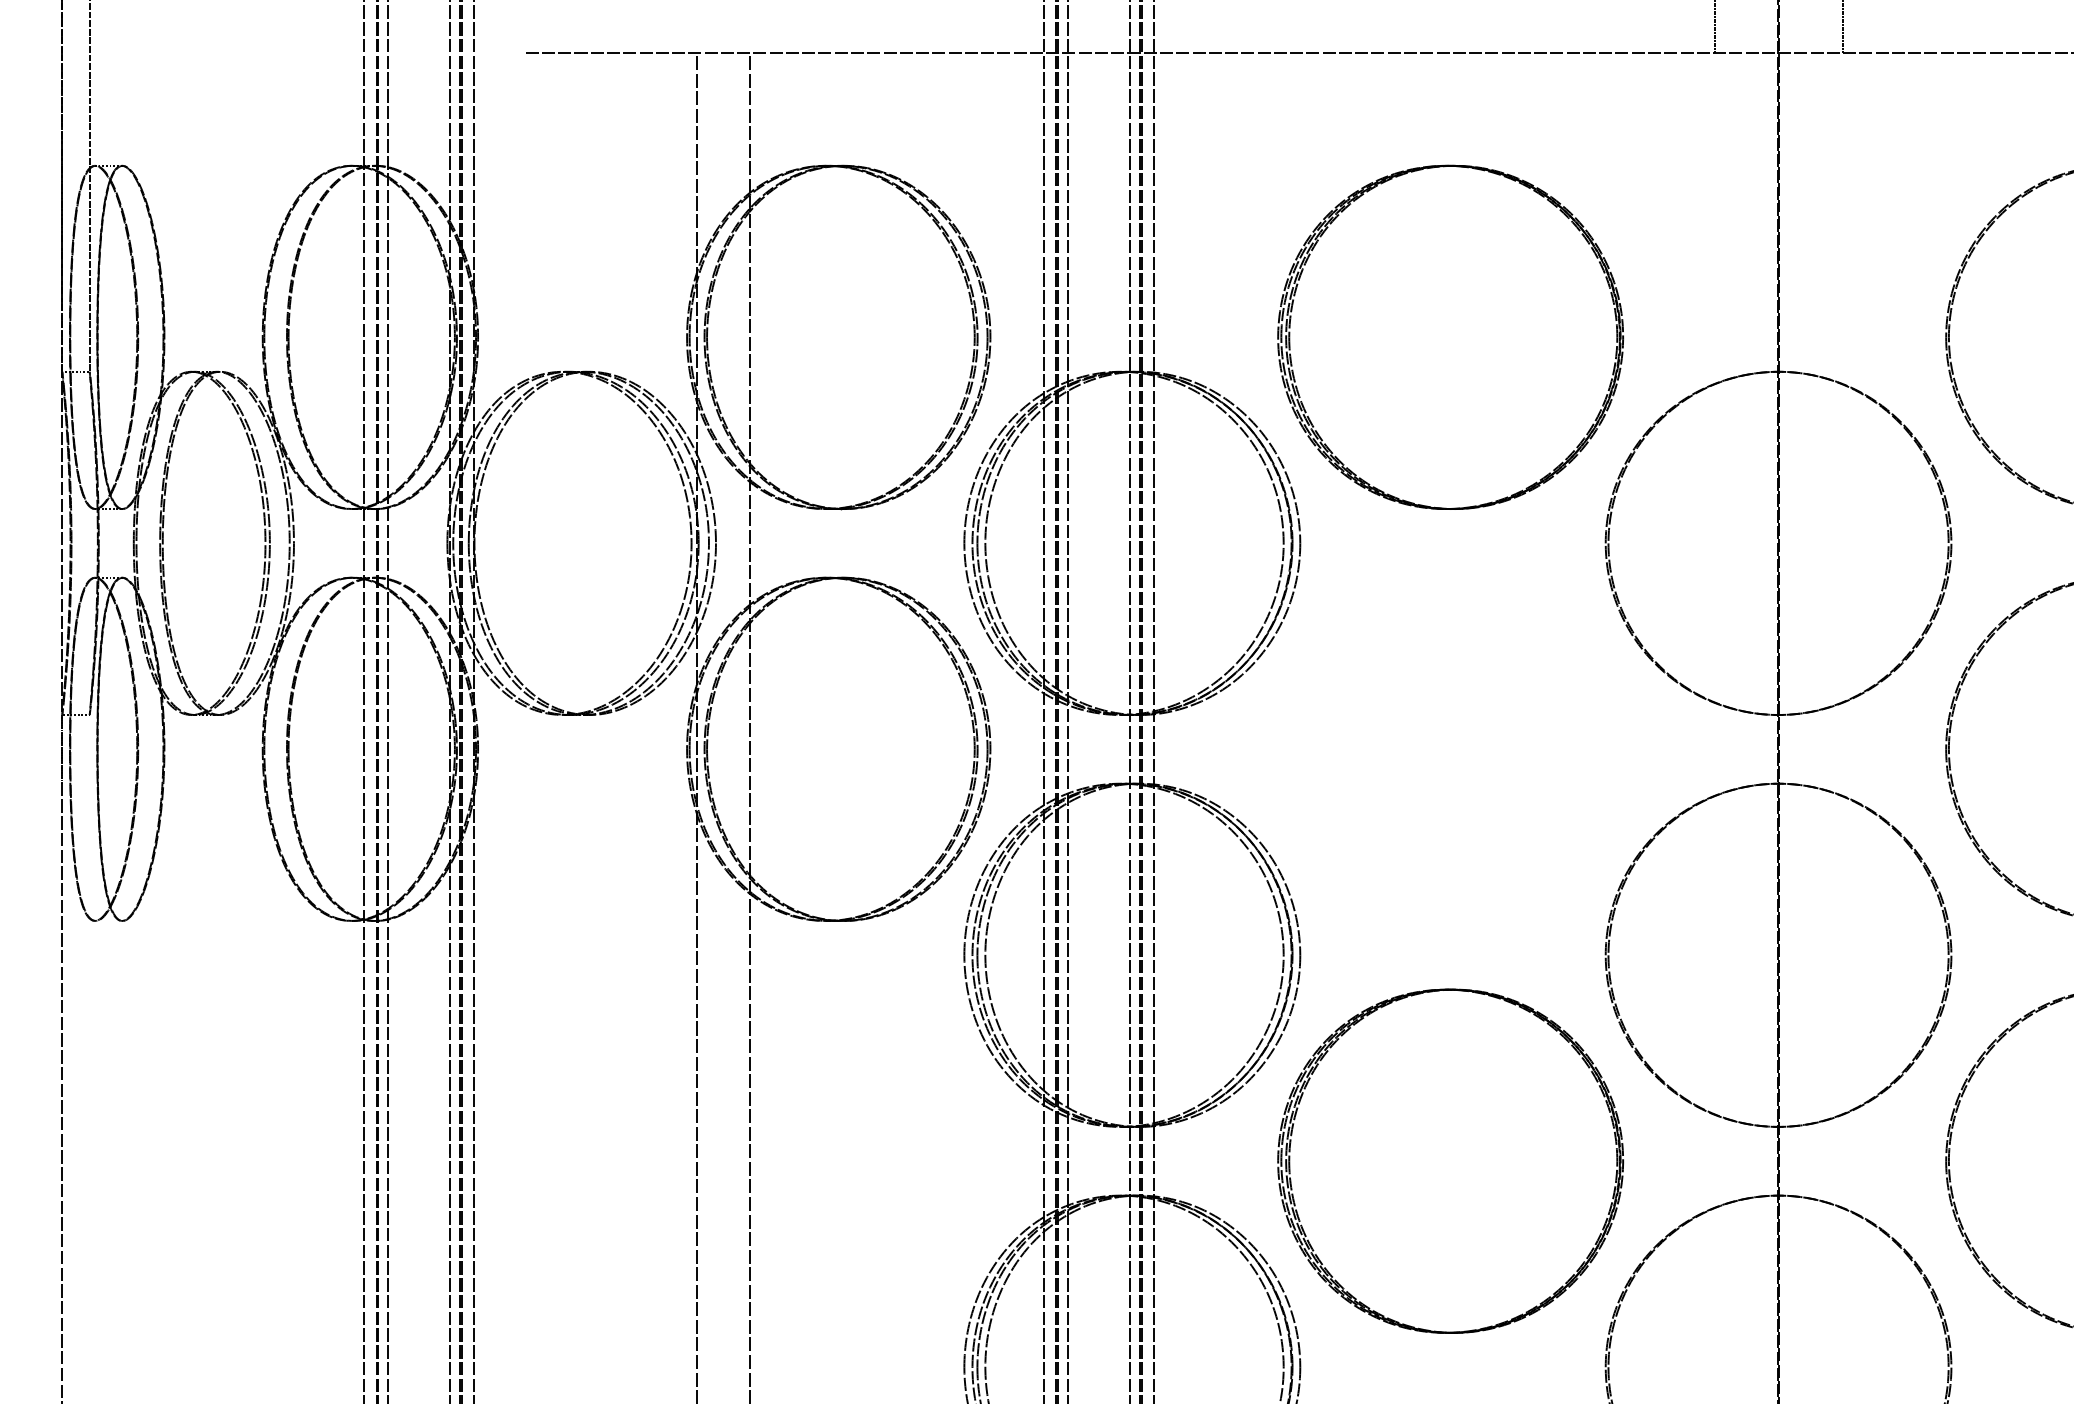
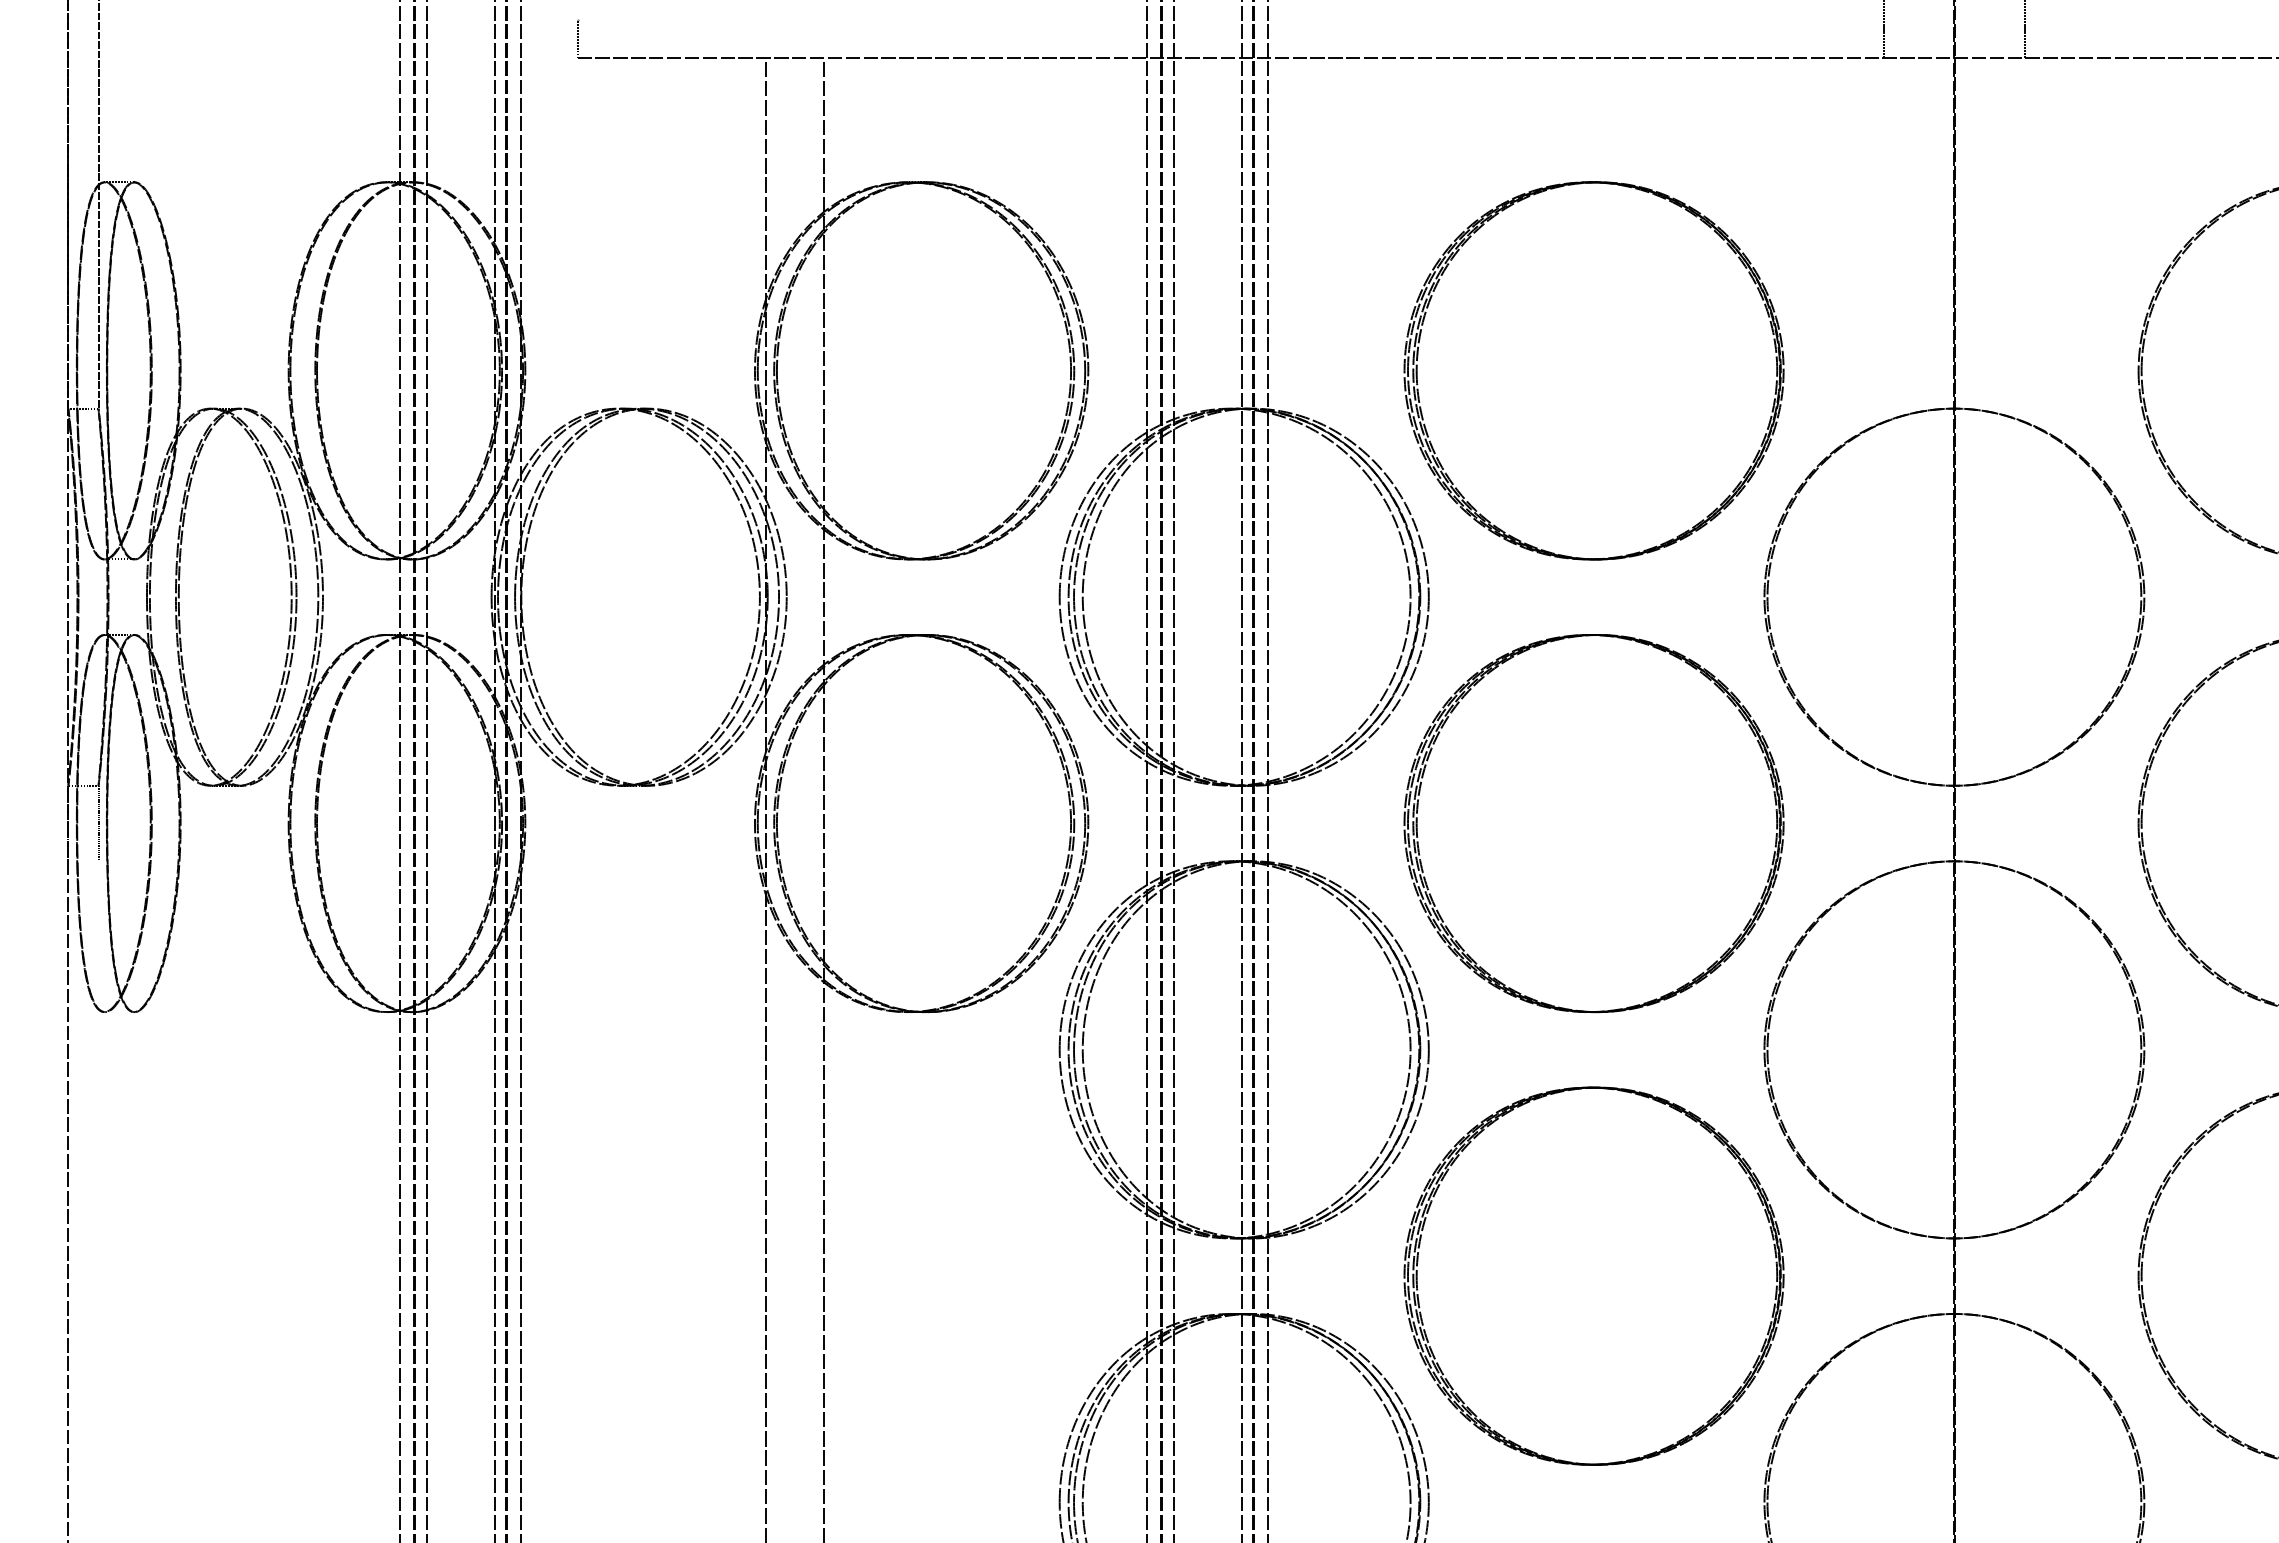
line: (525, 34) -> (577, 38), added
part: (1290, 736) -> (1418, 809), added
line: (89, 749) -> (98, 823), added

